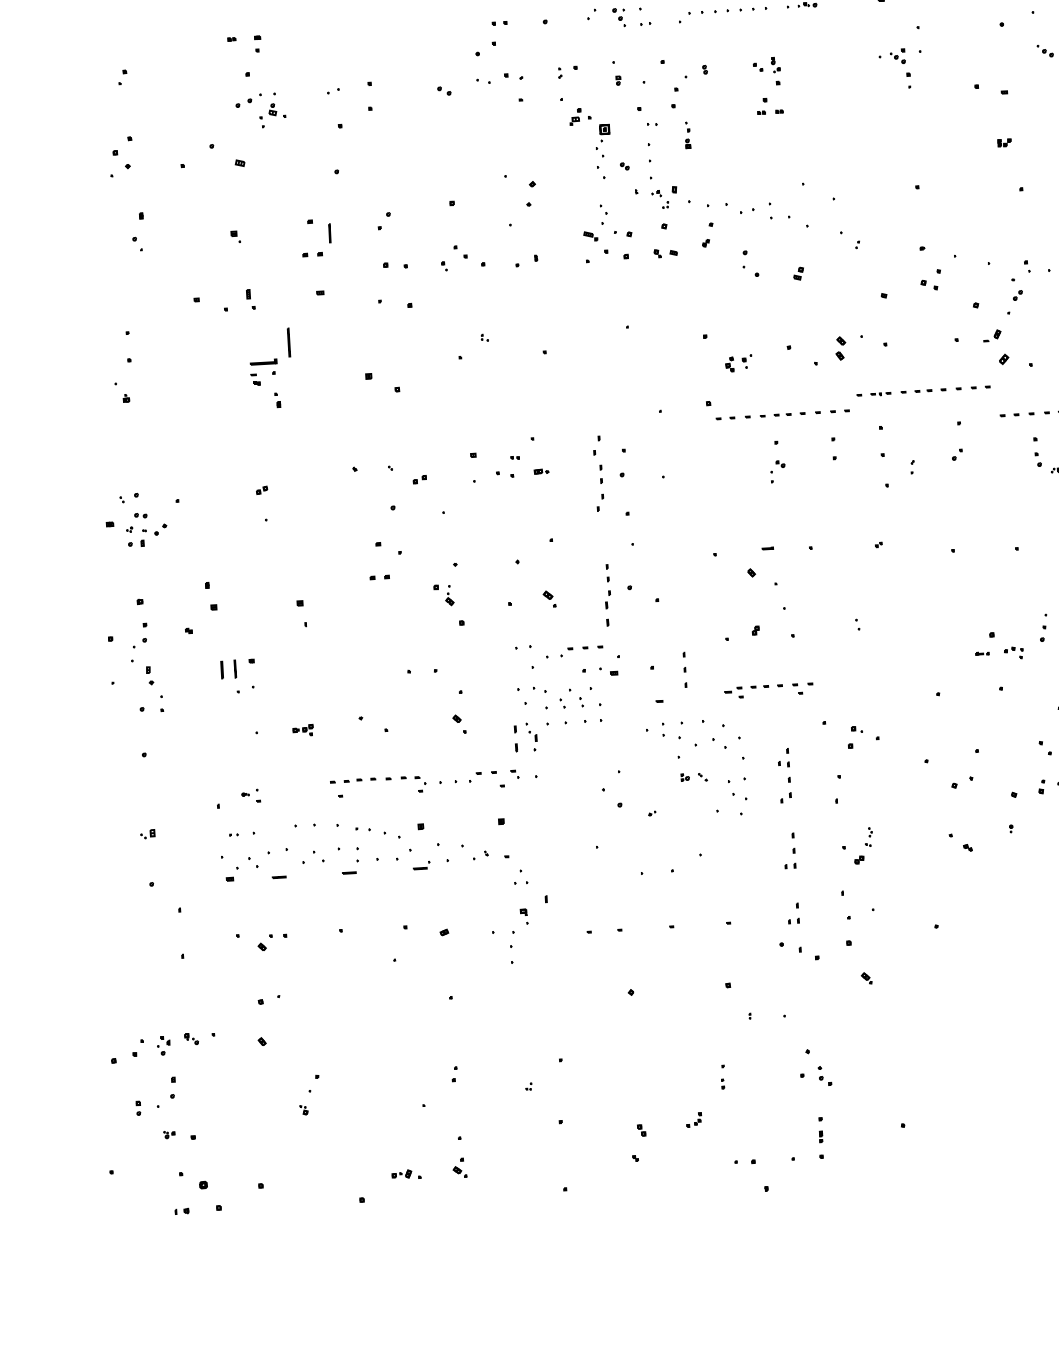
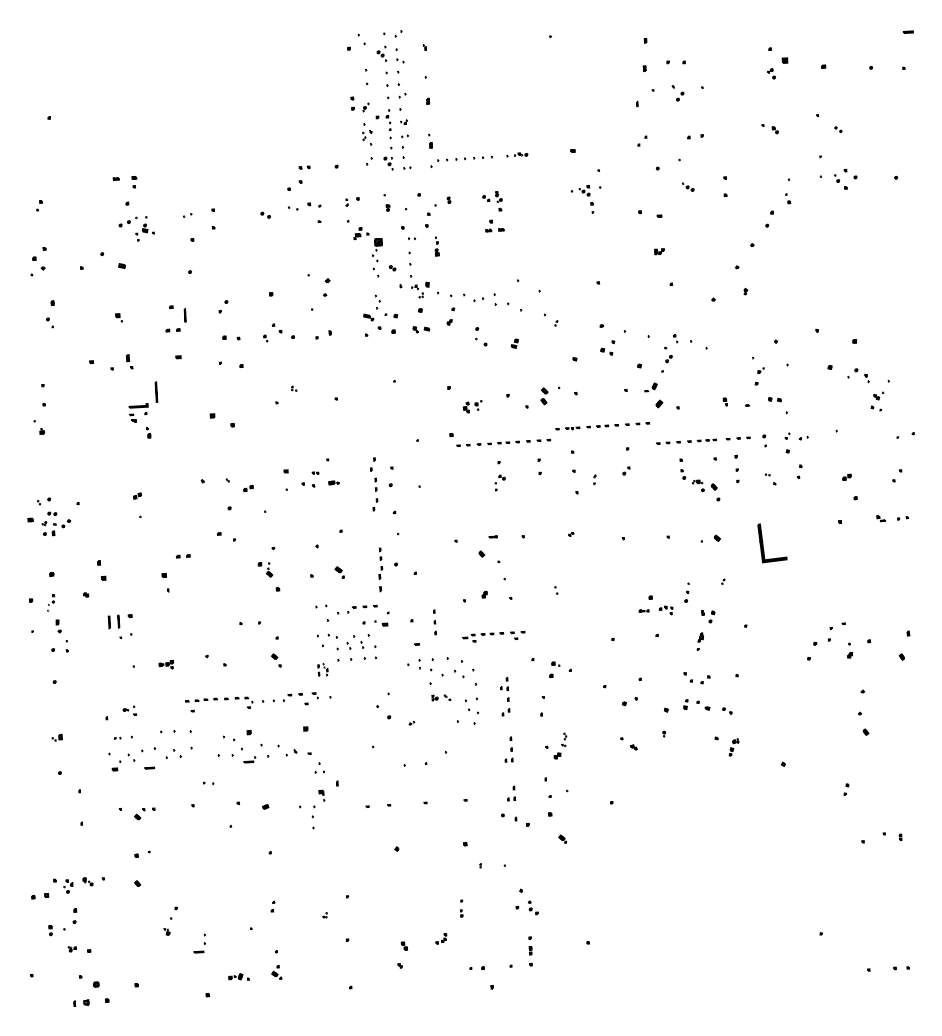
part: (378, 577) -> (182, 556), moved
part: (138, 641) -> (50, 602), size x0.6
part: (525, 737) -> (322, 669), size x0.6
part: (363, 828) -> (208, 782), moved
part: (350, 860) -> (199, 943), moved
part: (138, 1047) -> (50, 887), size x1.6
part: (180, 1210) -> (80, 1002), size x1.6

